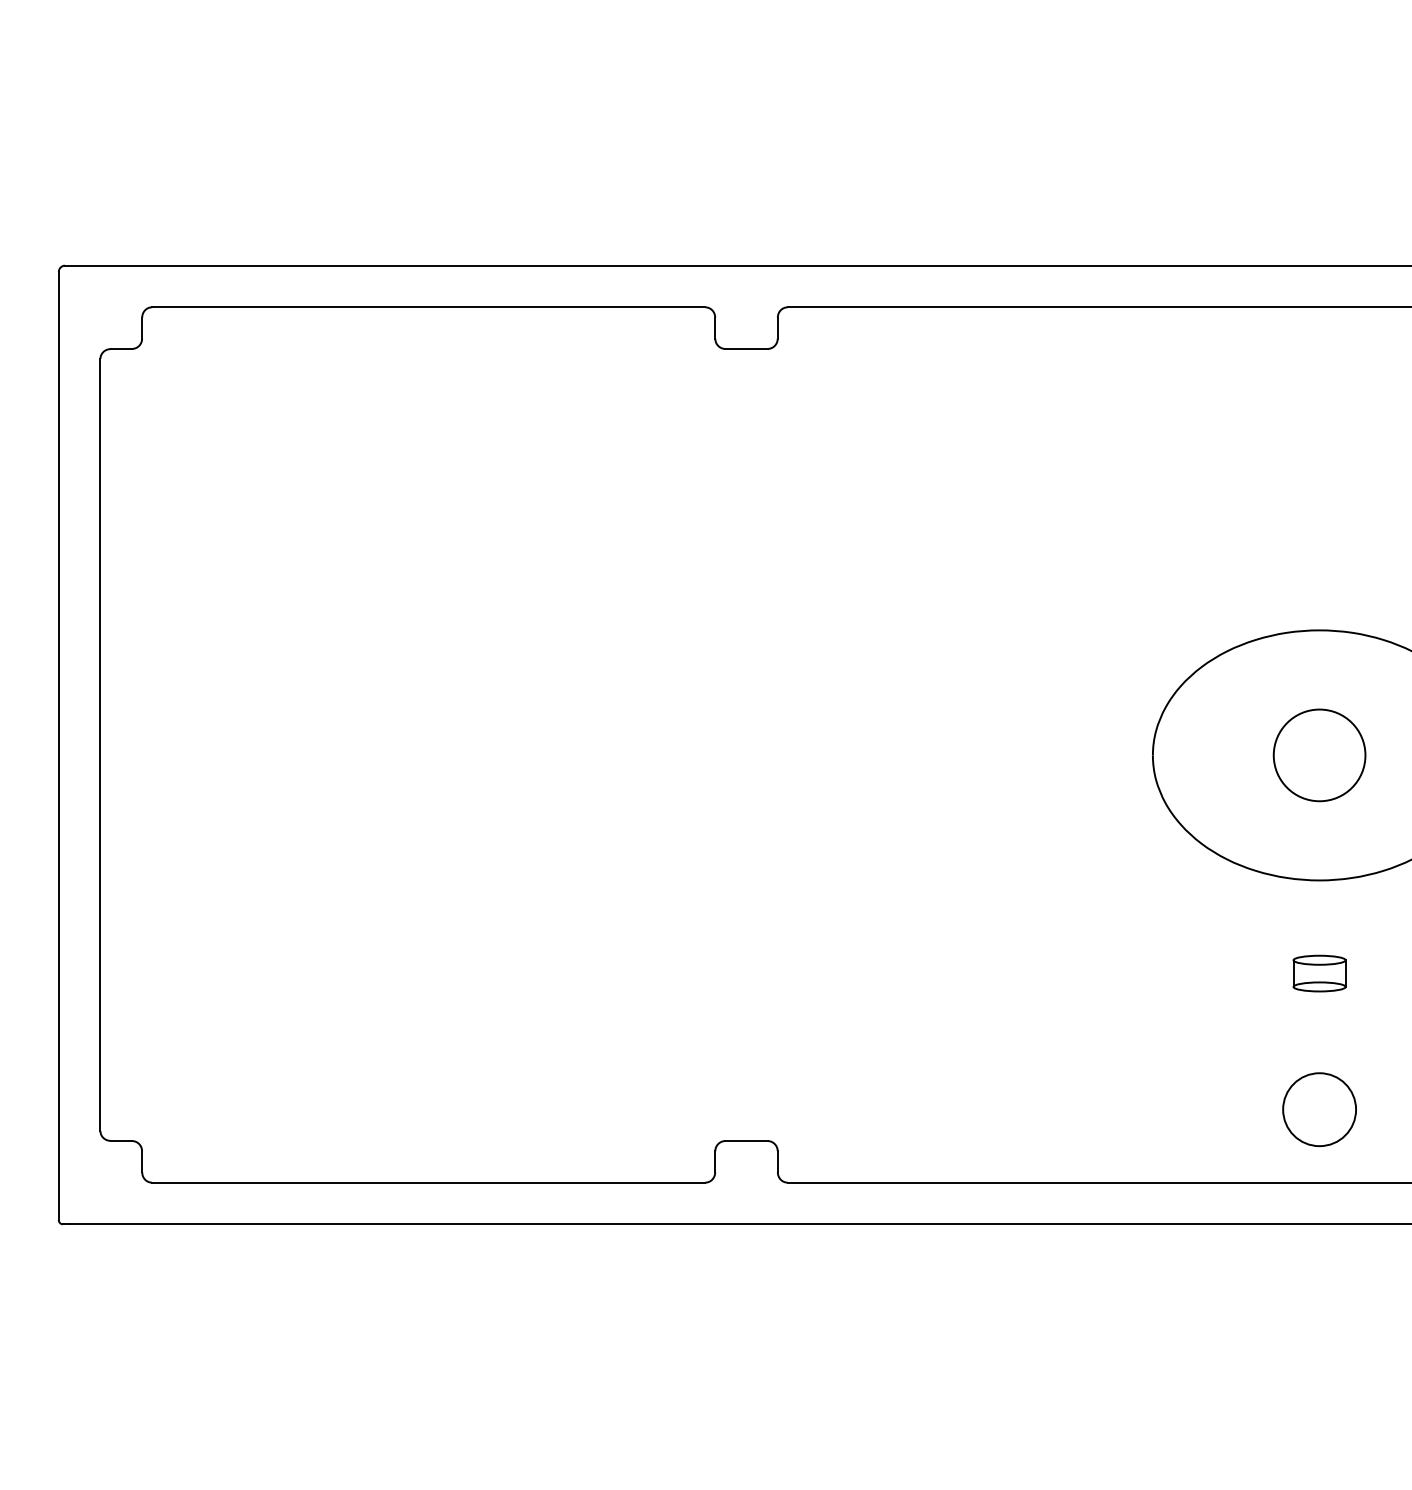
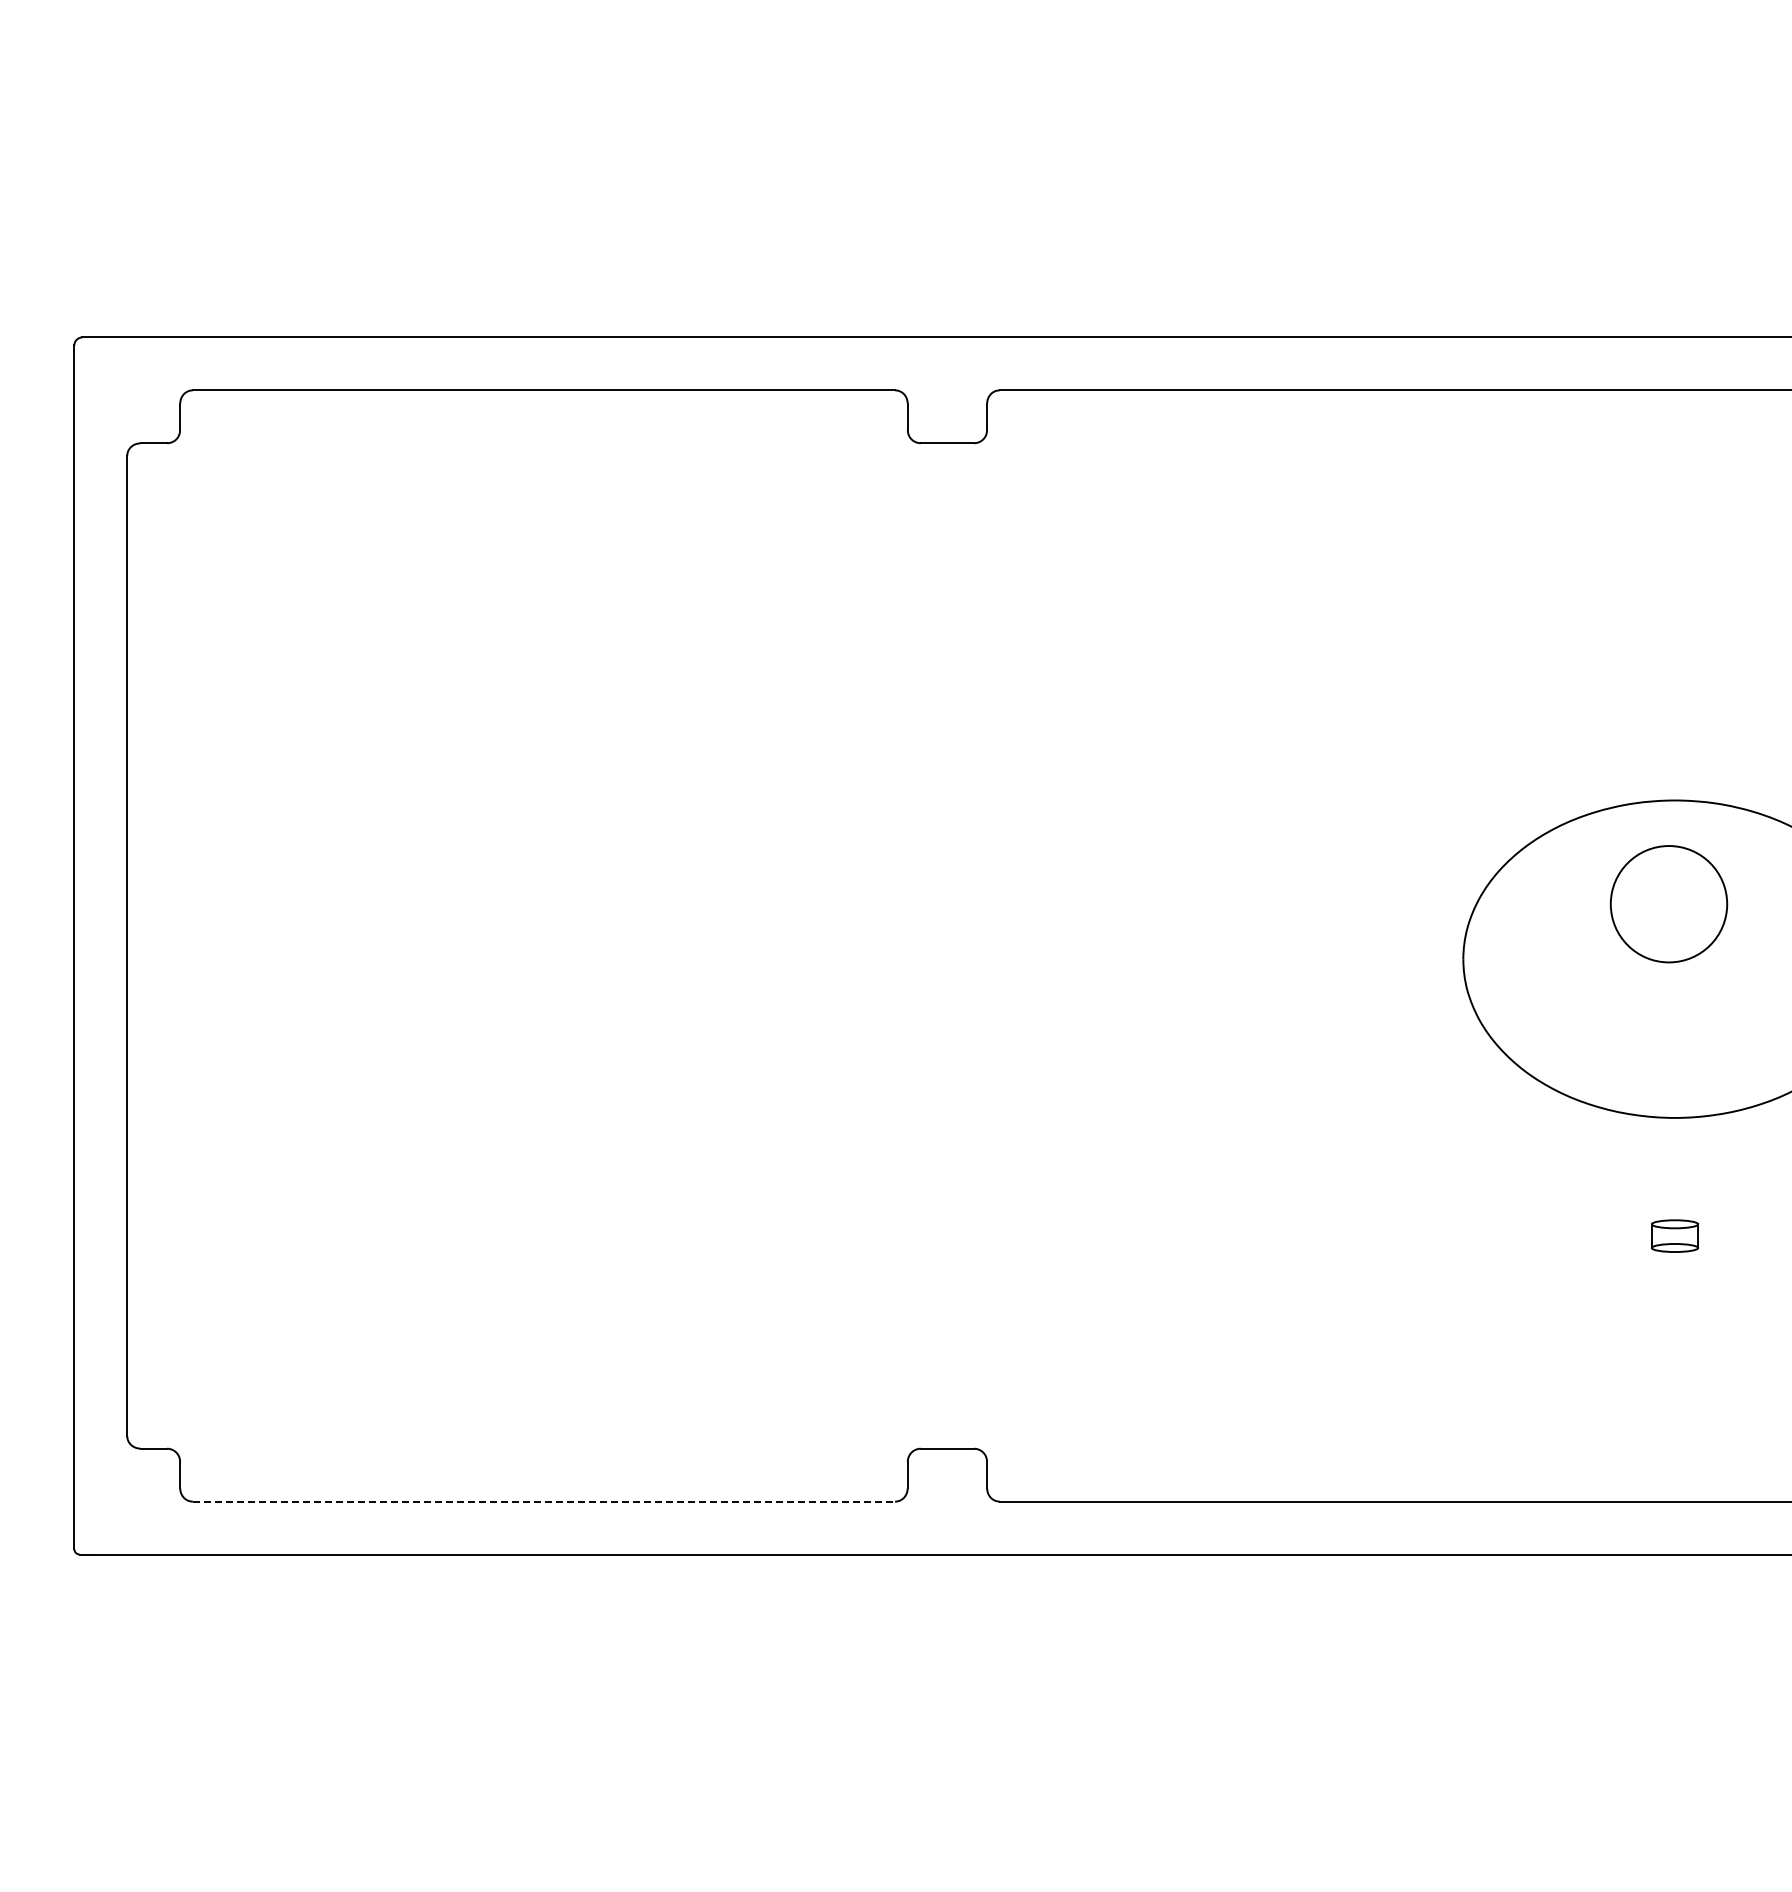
circle: (1319, 755) -> (1668, 904), moved
part: (1319, 973) -> (1674, 1235), size x0.7
circle: (1319, 1109) -> (1674, 1408), removed
line: (429, 1182) -> (544, 1501), solid -> dashed

